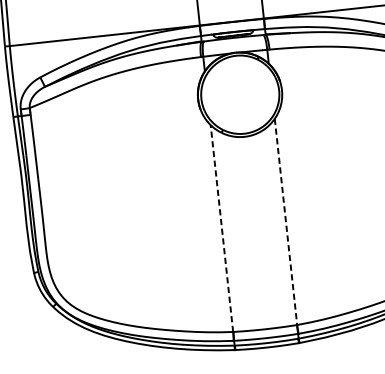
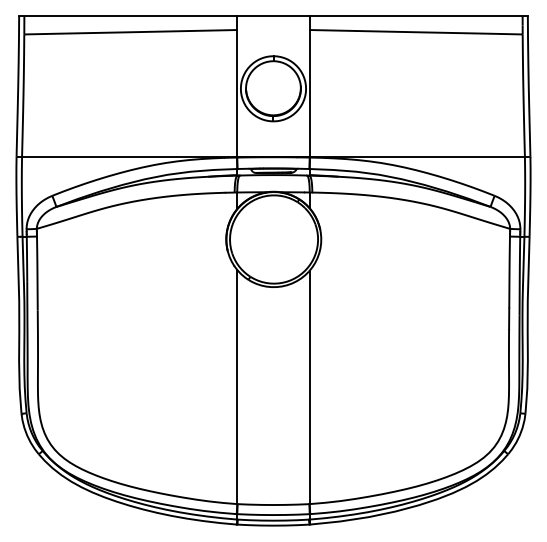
line: (285, 222) -> (309, 387), dashed -> solid
line: (222, 228) -> (237, 386), dashed -> solid

